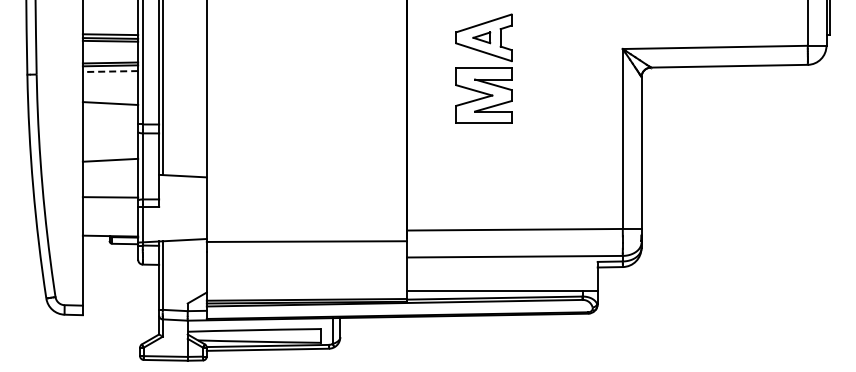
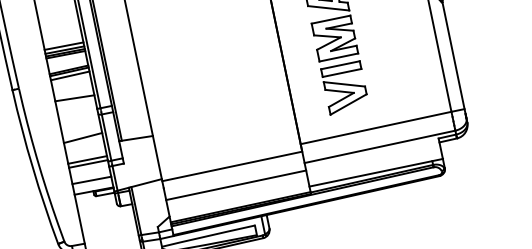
line: (110, 28) -> (63, 45), added
line: (110, 71) -> (70, 75), dashed -> solid
part: (483, 166) -> (344, 88), added
line: (110, 191) -> (87, 159), added
line: (110, 220) -> (91, 180), added
line: (306, 268) -> (235, 185), added

